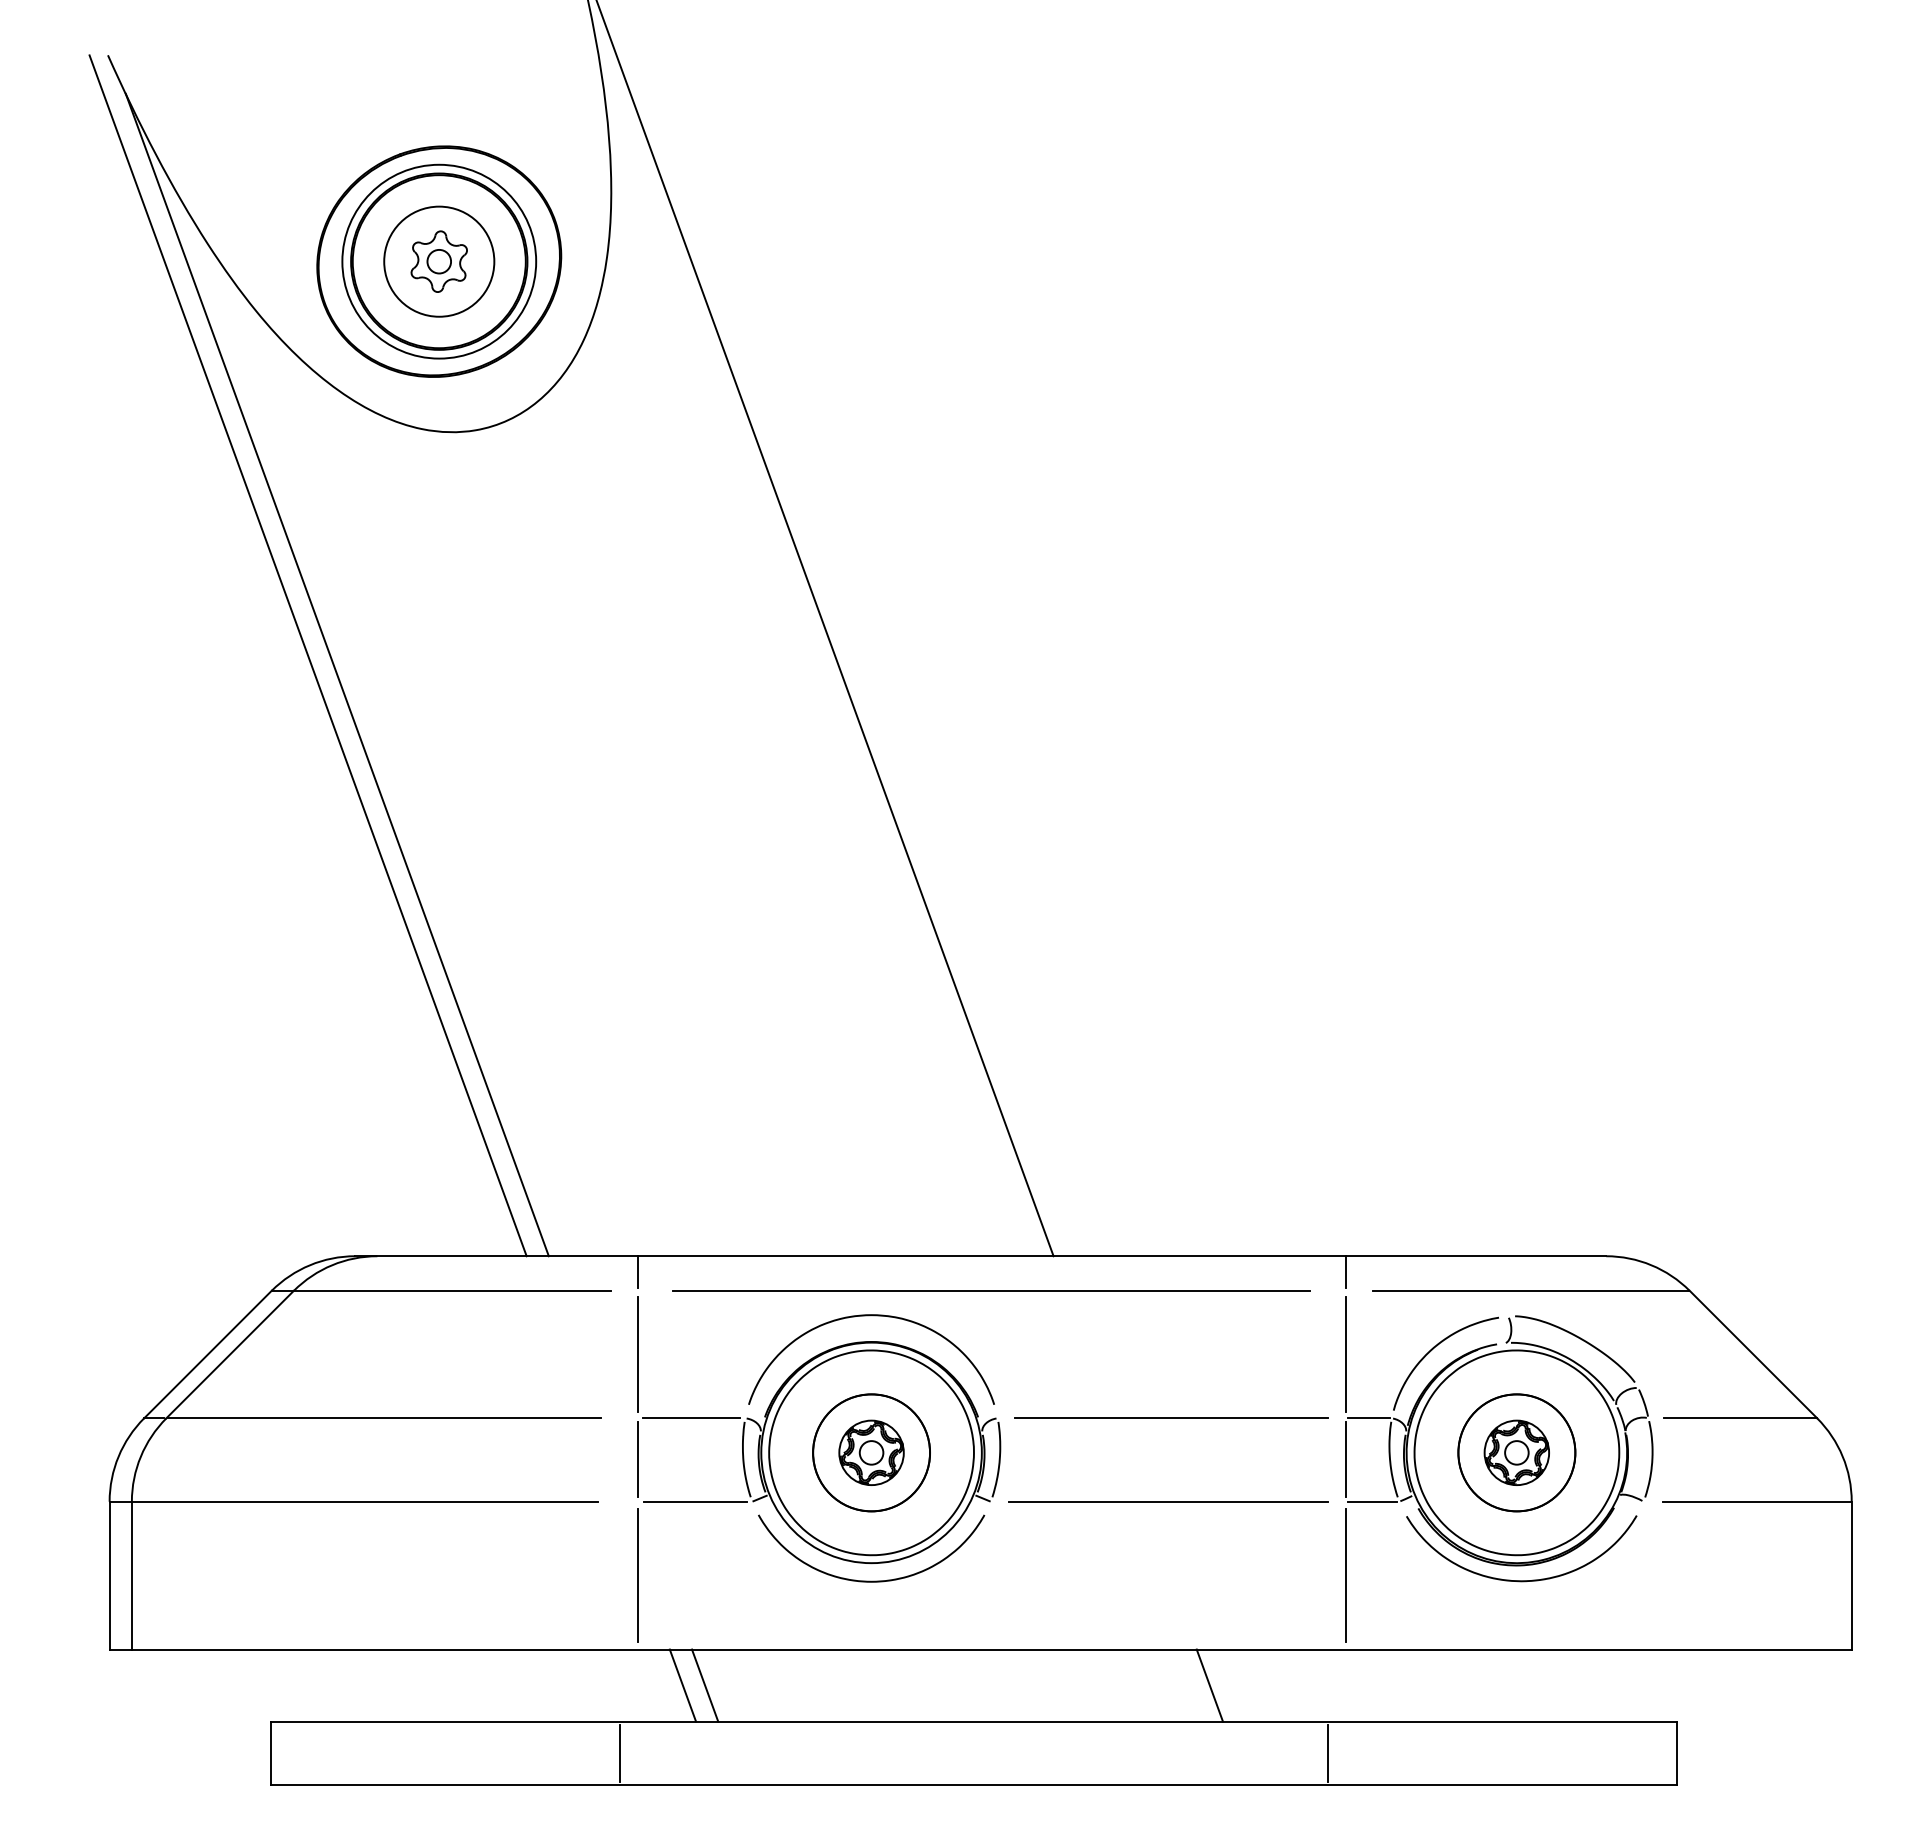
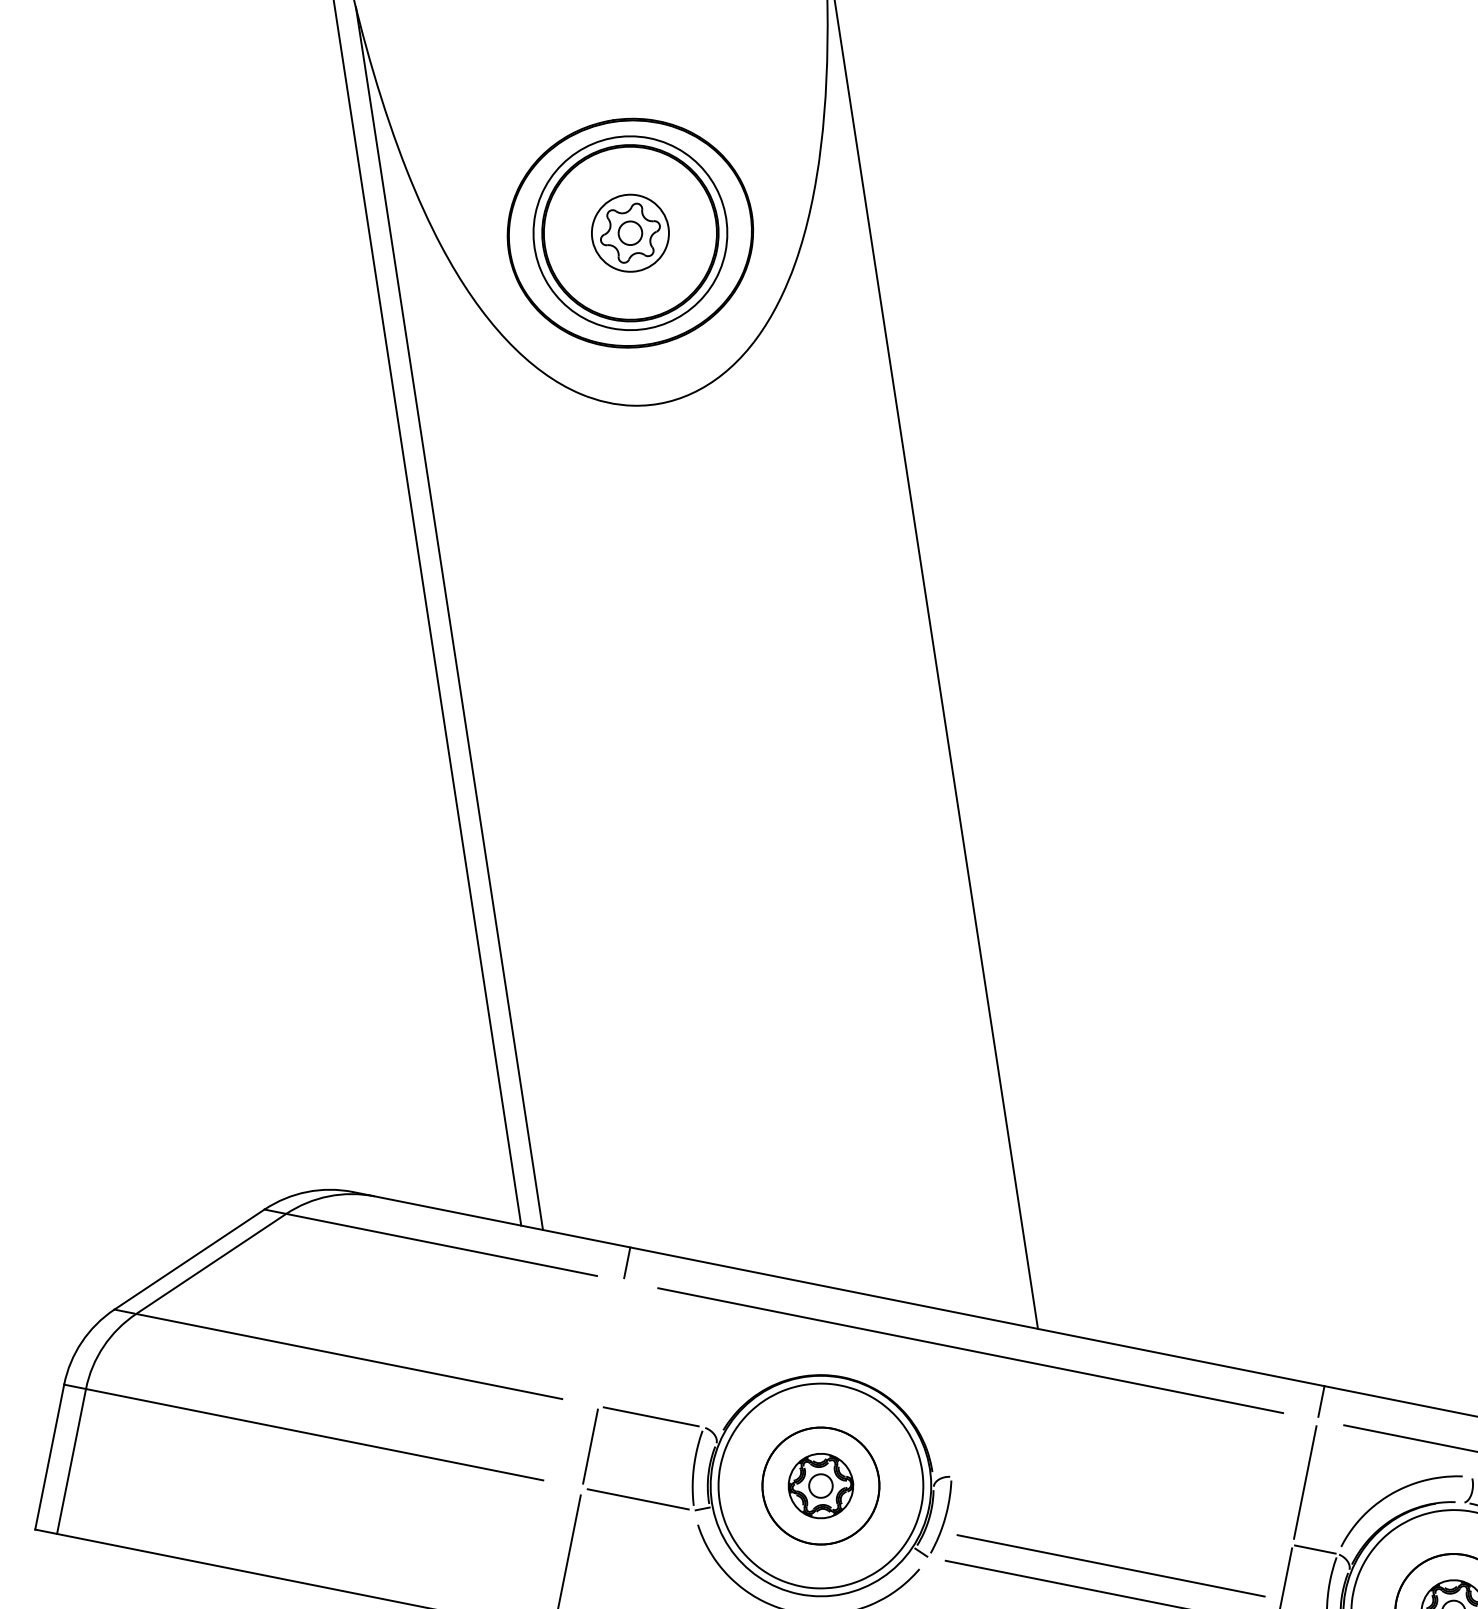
circle: (439, 261) -> (630, 233), size x0.7
curve: (871, 1316) -> (847, 1352), removed
line: (637, 1354) -> (610, 1343), removed
line: (1171, 1417) -> (1111, 1565), moved

